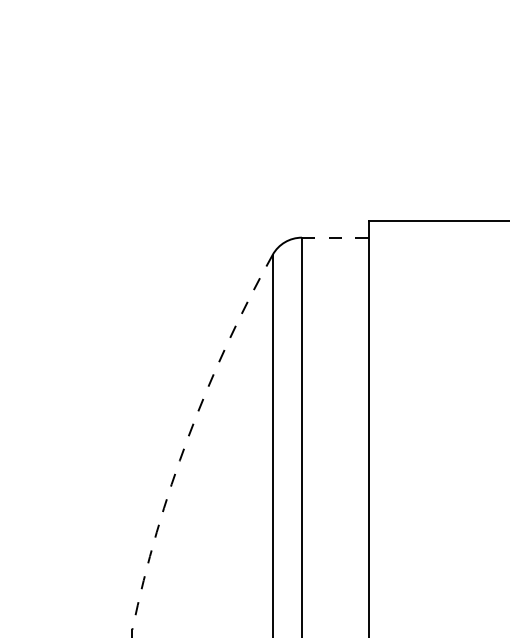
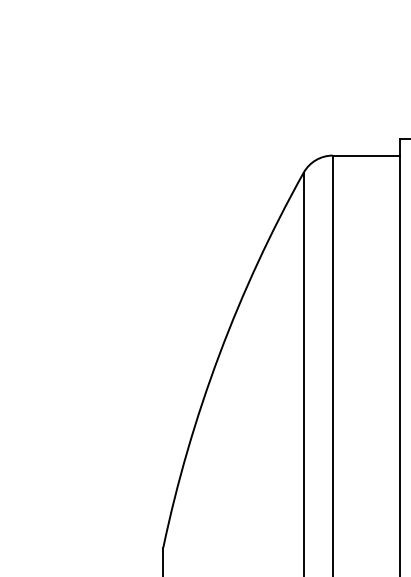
line: (334, 237) -> (365, 155), dashed -> solid
arc: (188, 436) -> (219, 354), dashed -> solid

